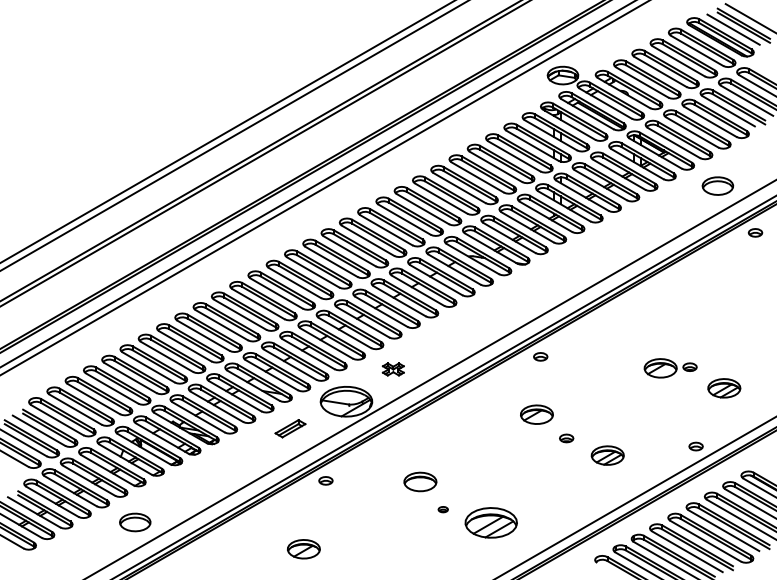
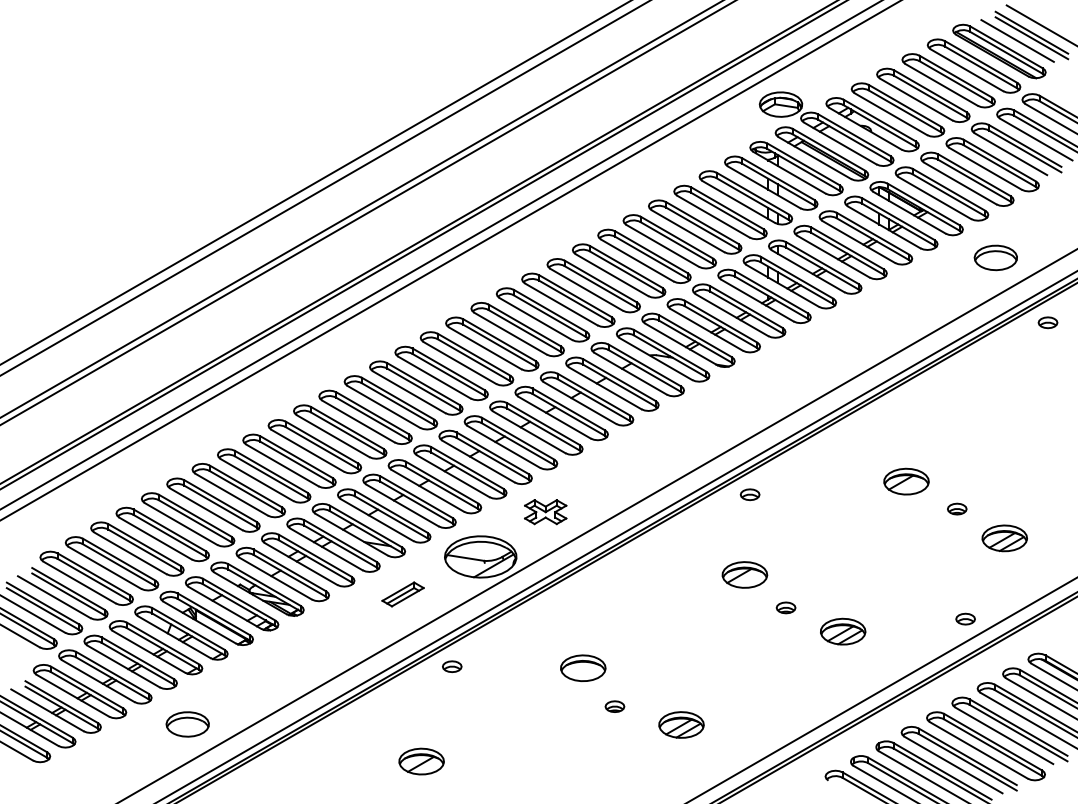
part: (660, 368) -> (906, 481), moved
part: (393, 369) -> (545, 512), size x1.43
part: (442, 509) -> (614, 706), size x1.43
part: (491, 522) -> (681, 724), size x0.62

